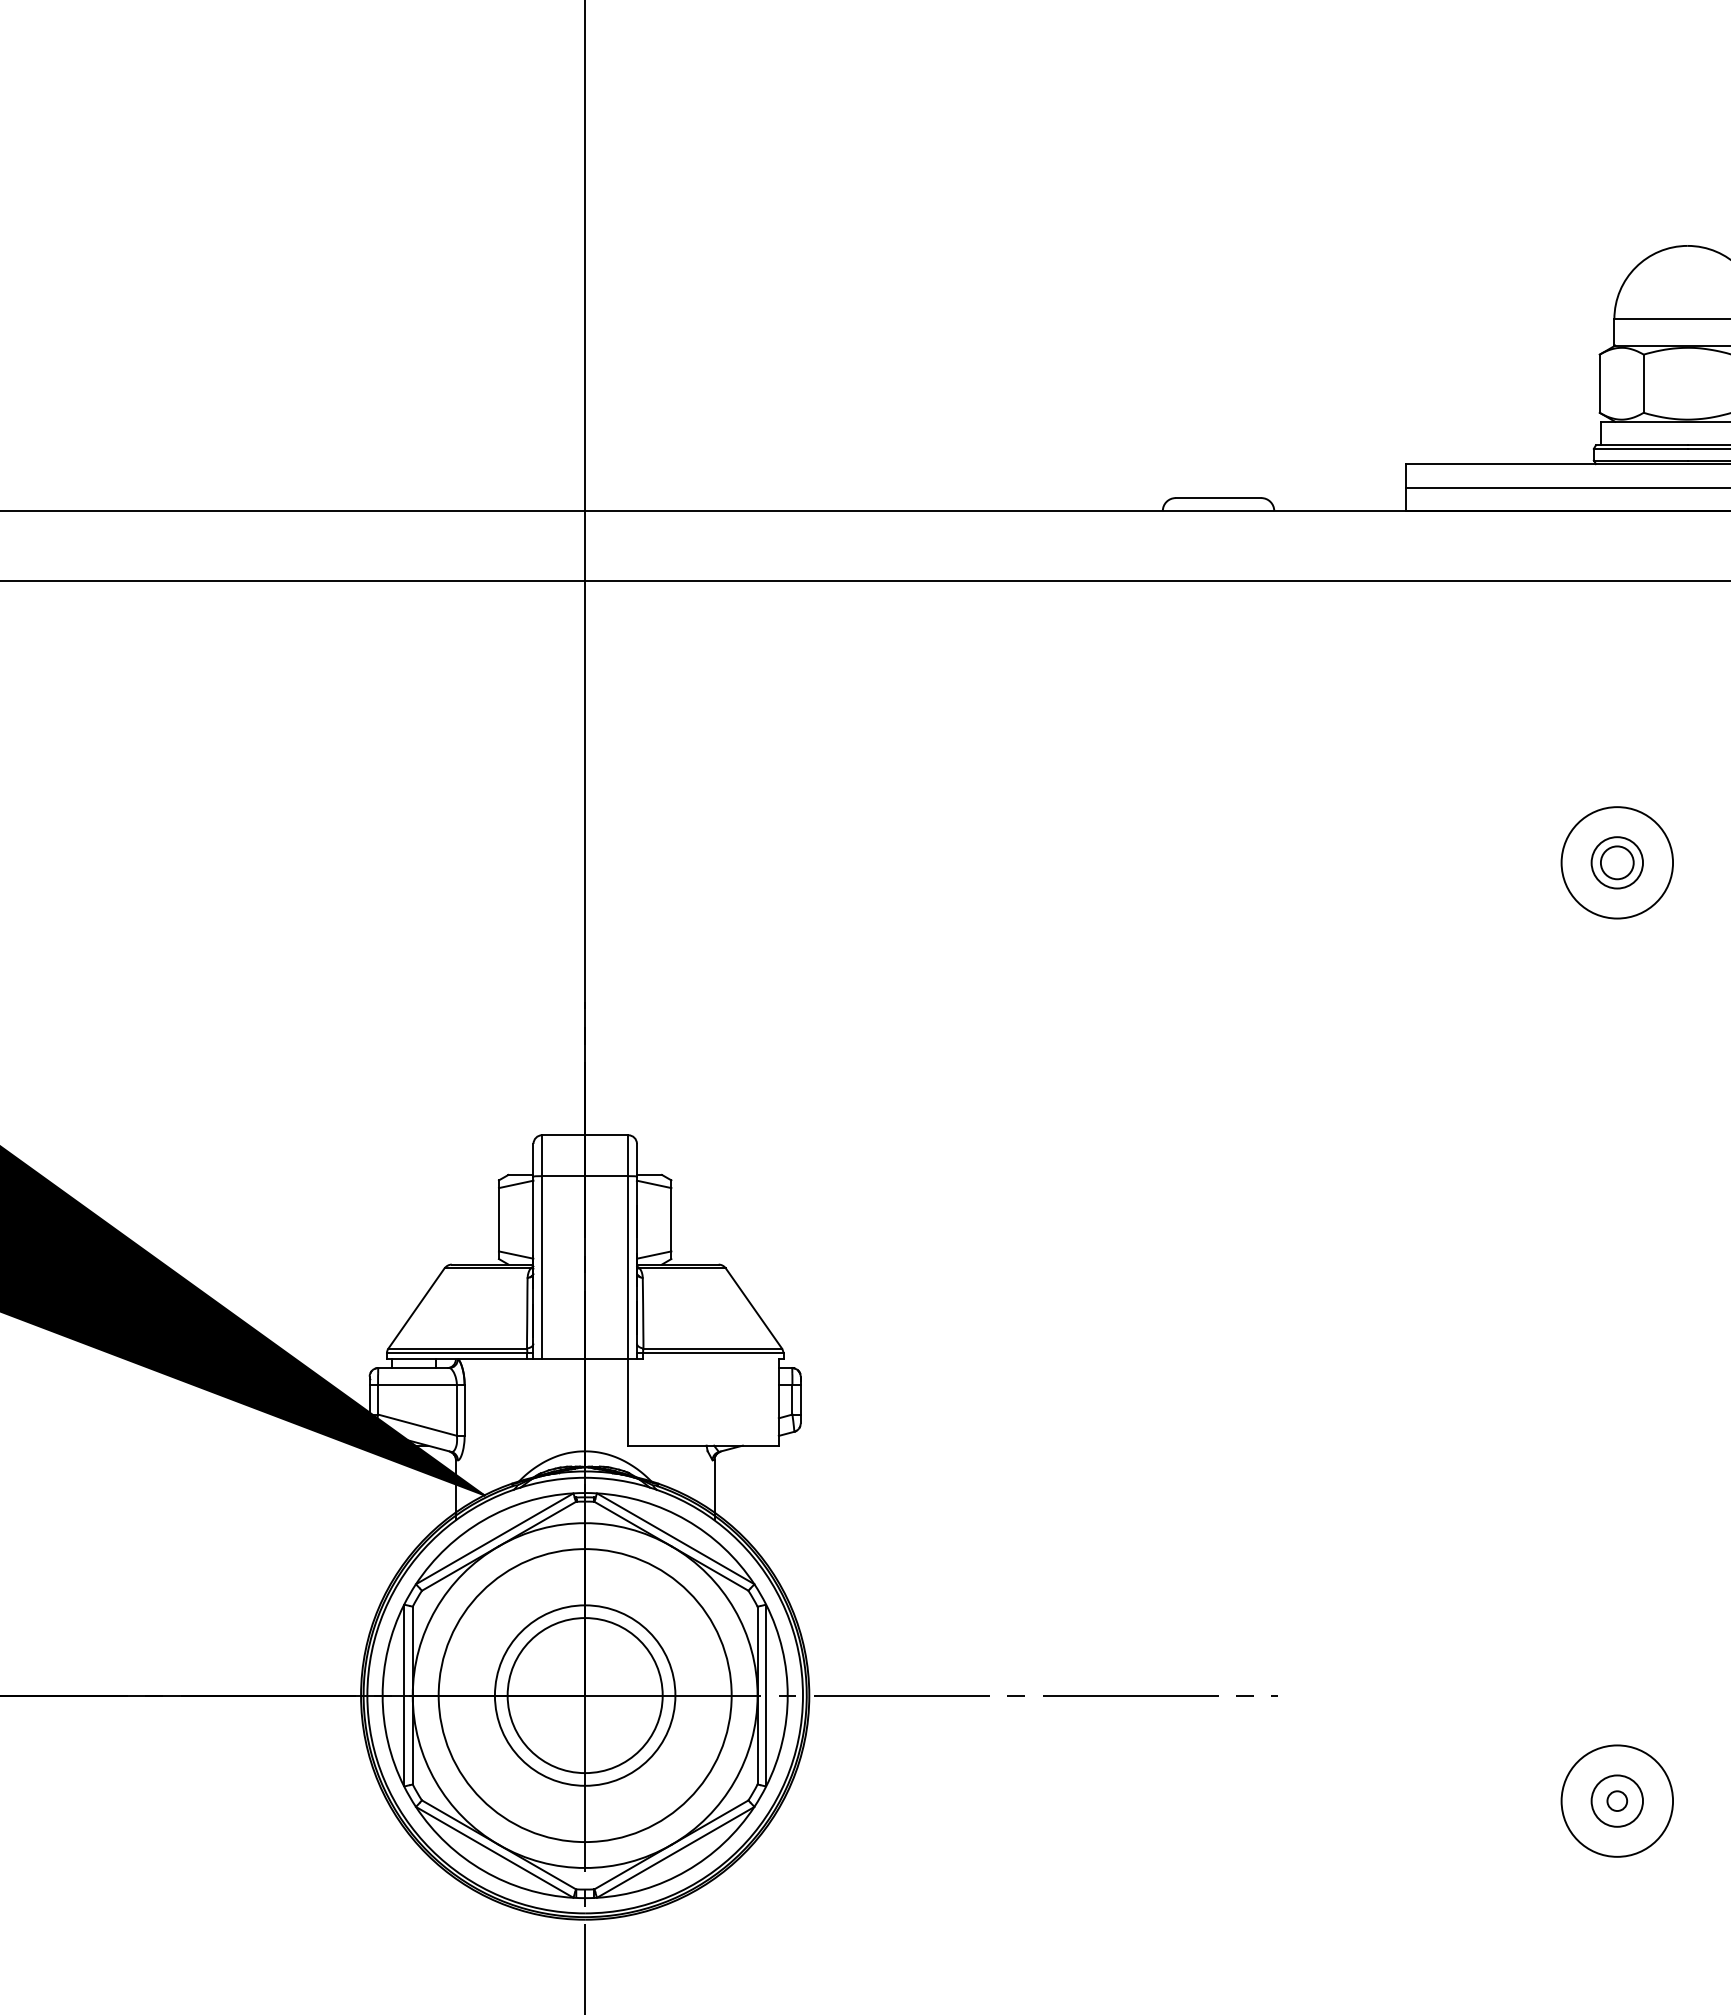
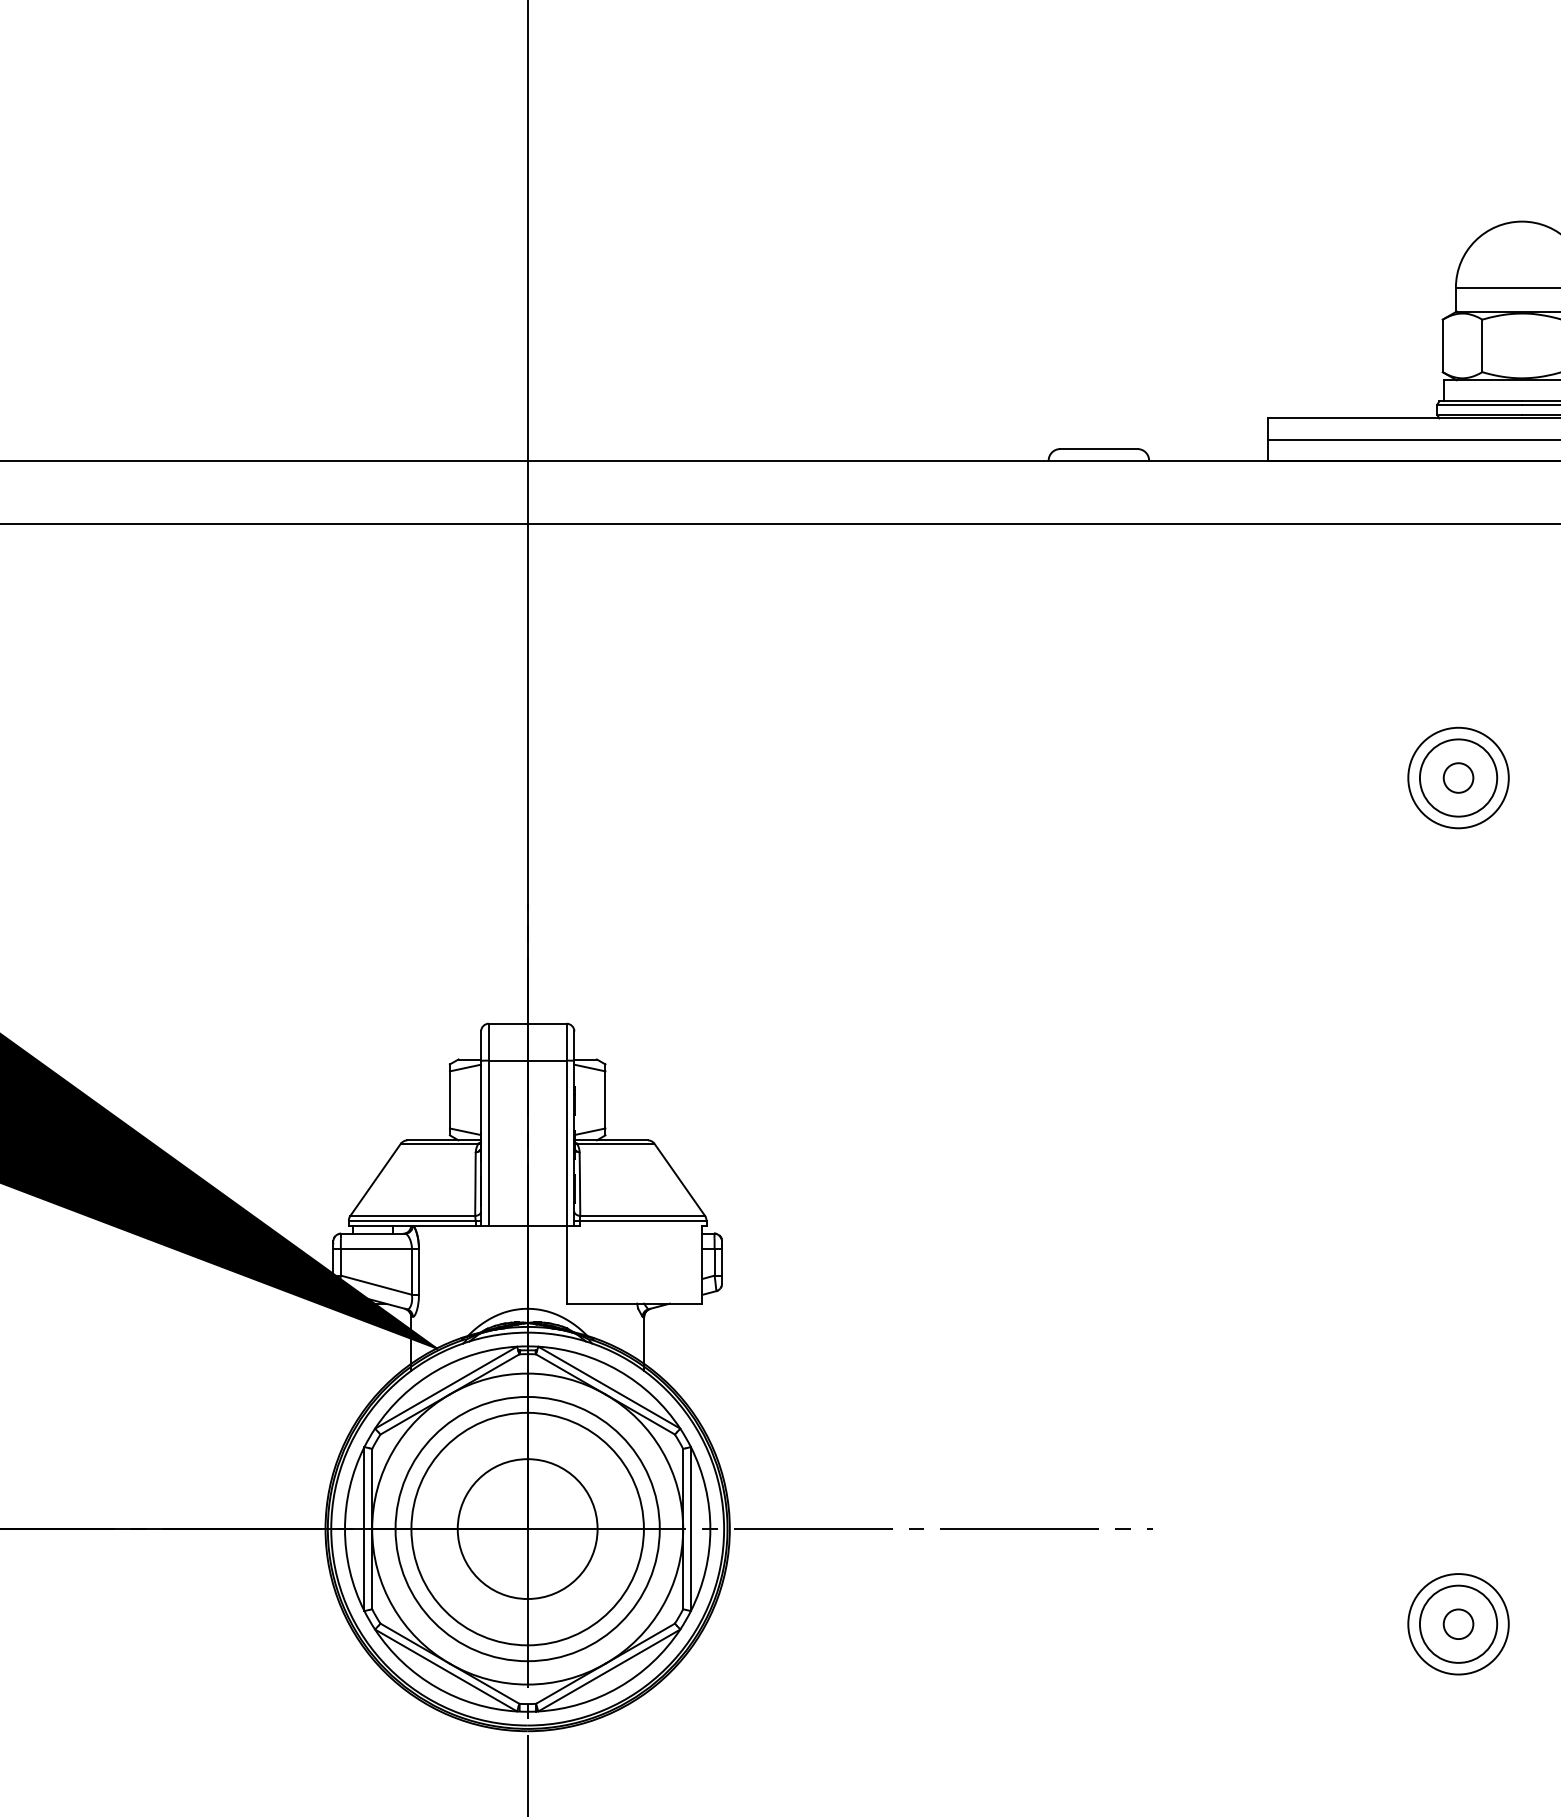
circle: (1617, 862) -> (1458, 777), size x1.67
circle: (585, 1695) -> (527, 1529), size x1.43
circle: (1616, 1800) -> (1457, 1623), size x1.67
circle: (1617, 1800) -> (1458, 1623), size x1.67

